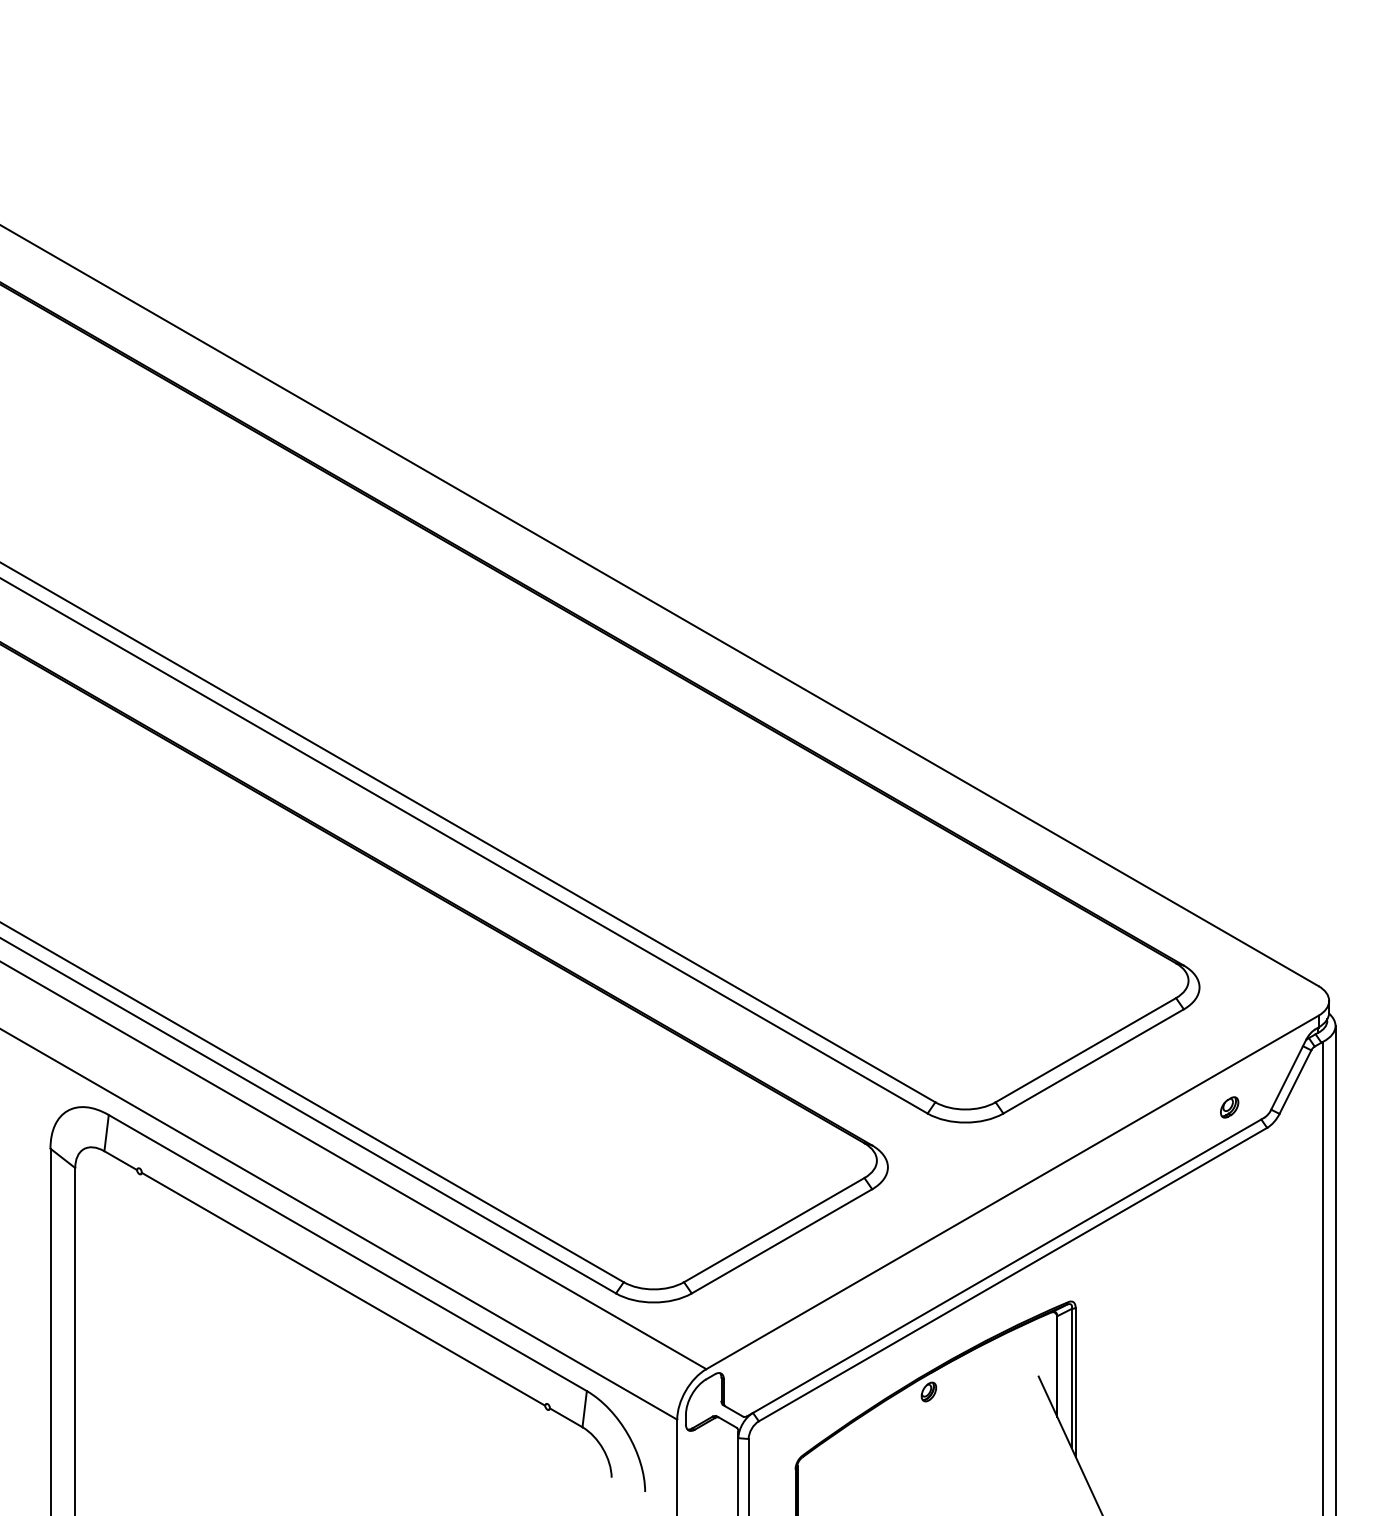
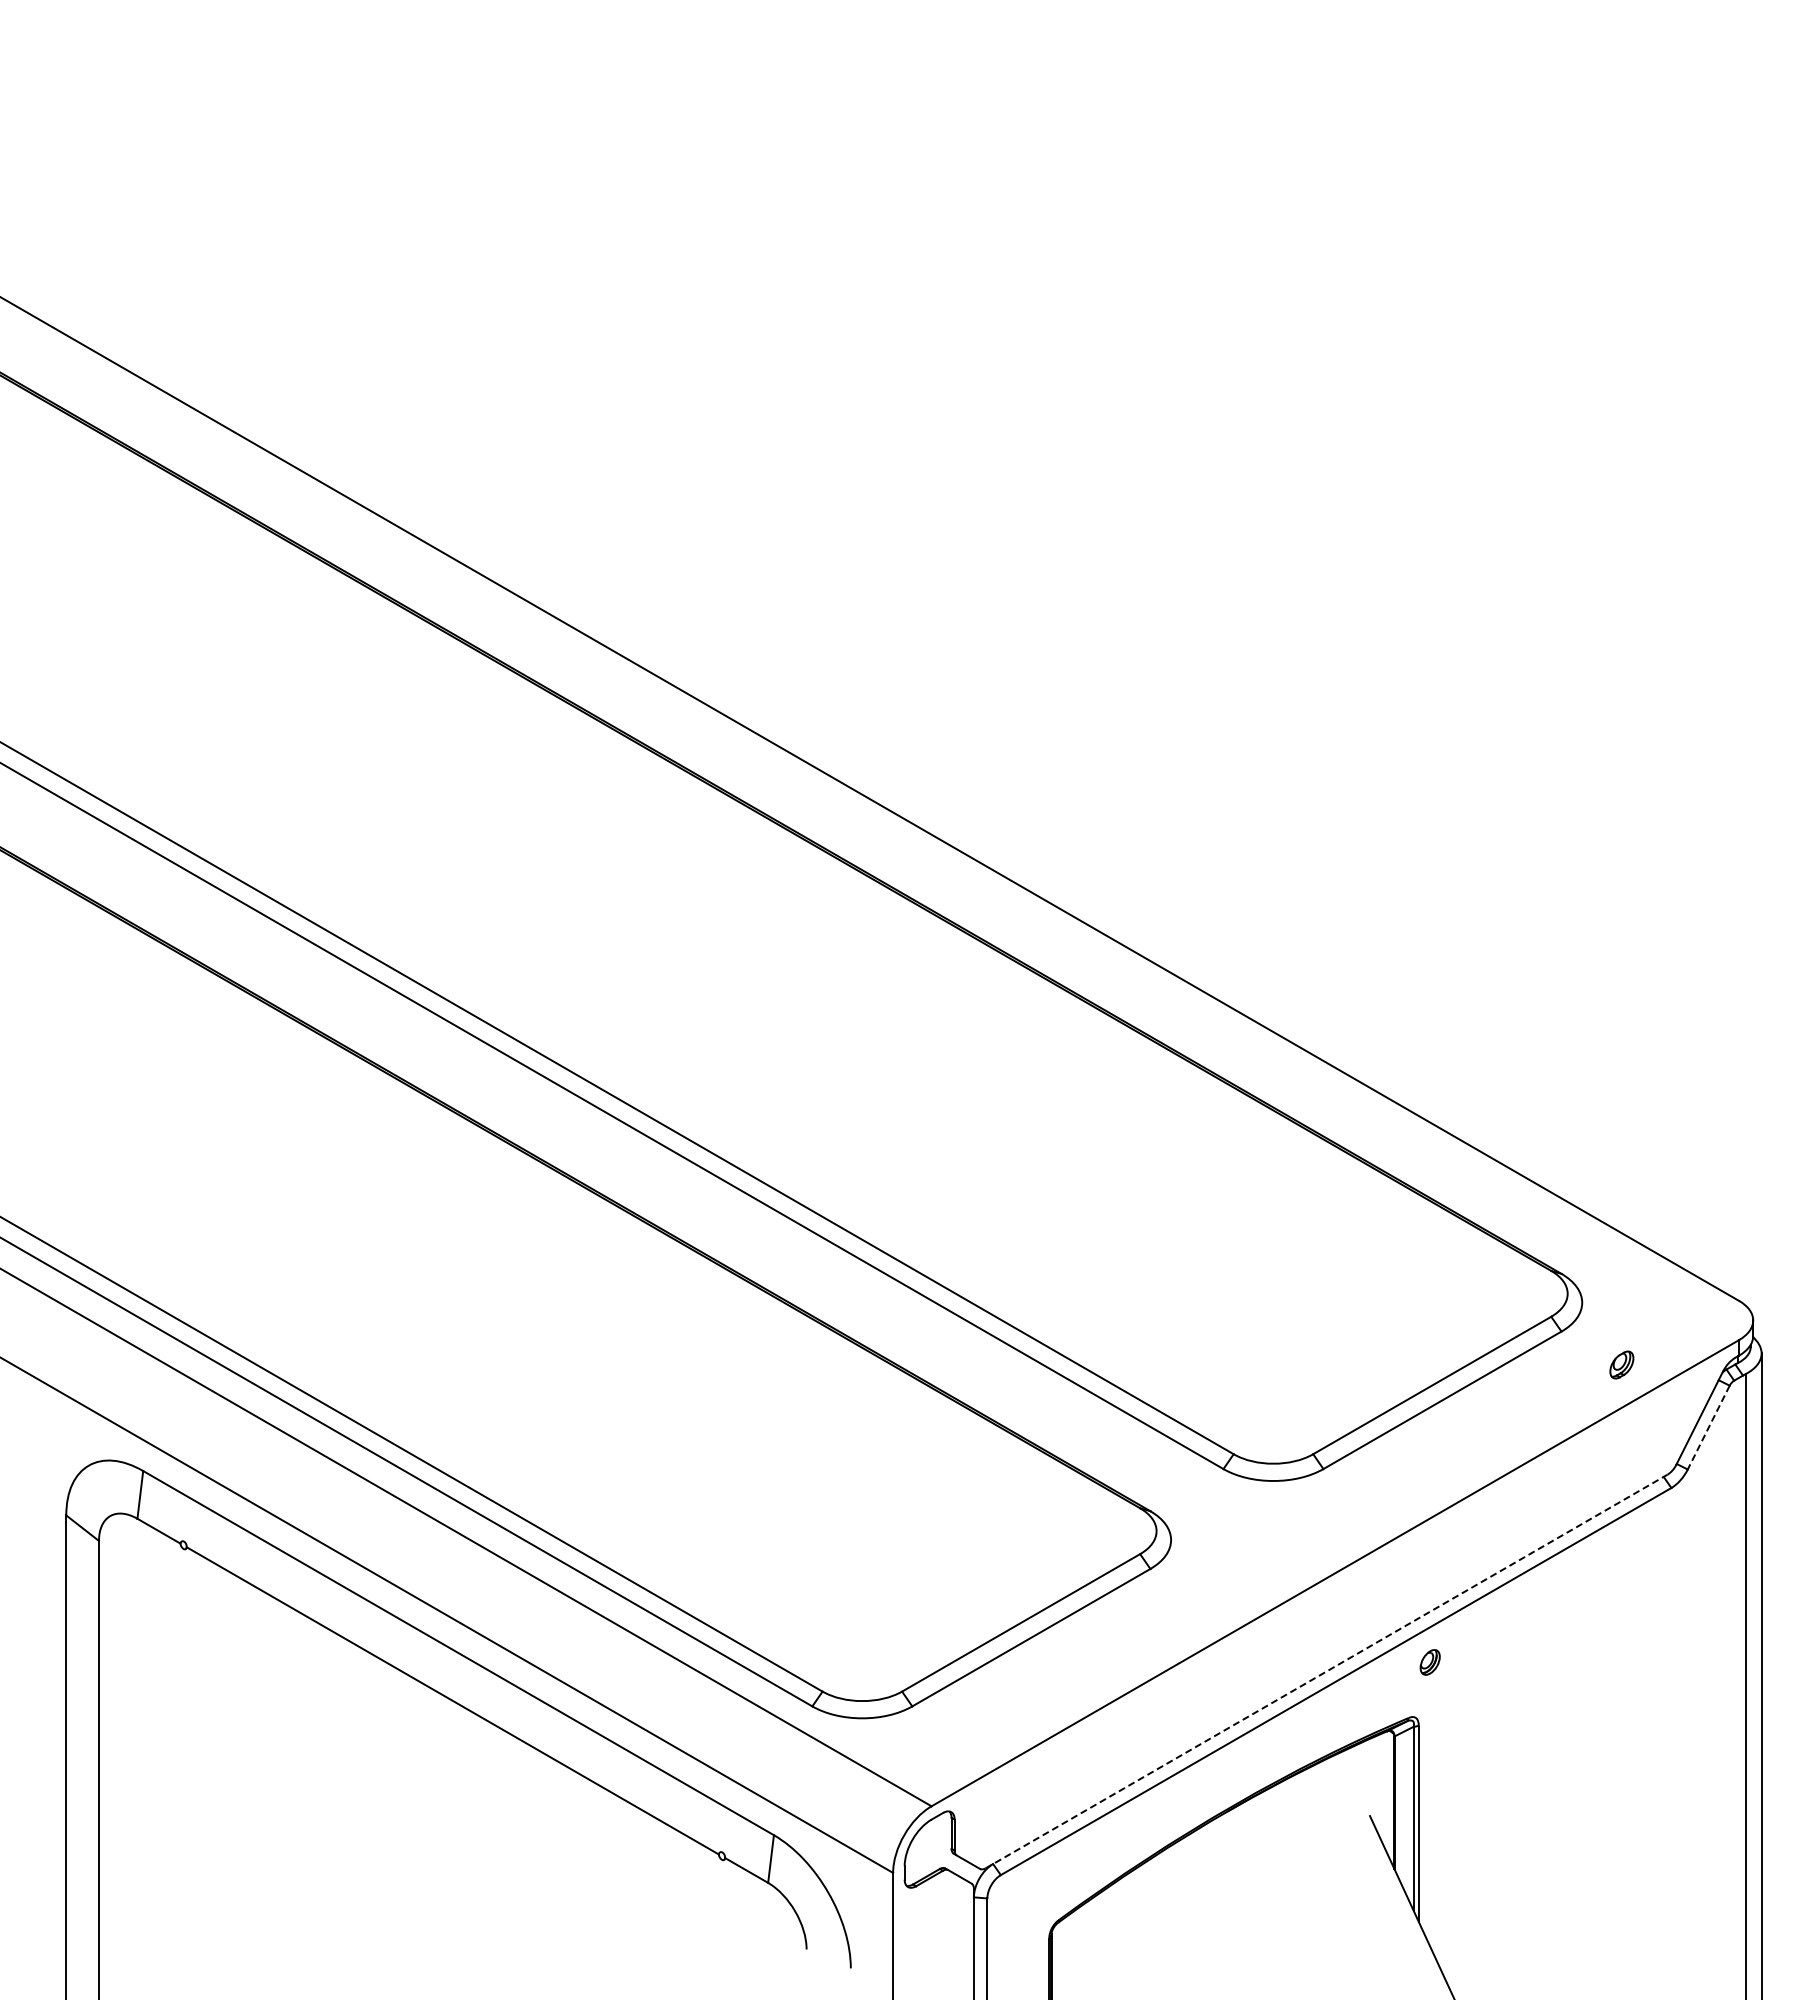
line: (1295, 1082) -> (1708, 1427), solid -> dashed
part: (1229, 1107) -> (1621, 1364), moved
line: (1005, 1266) -> (1326, 1671), solid -> dashed
part: (928, 1392) -> (1429, 1662), moved

